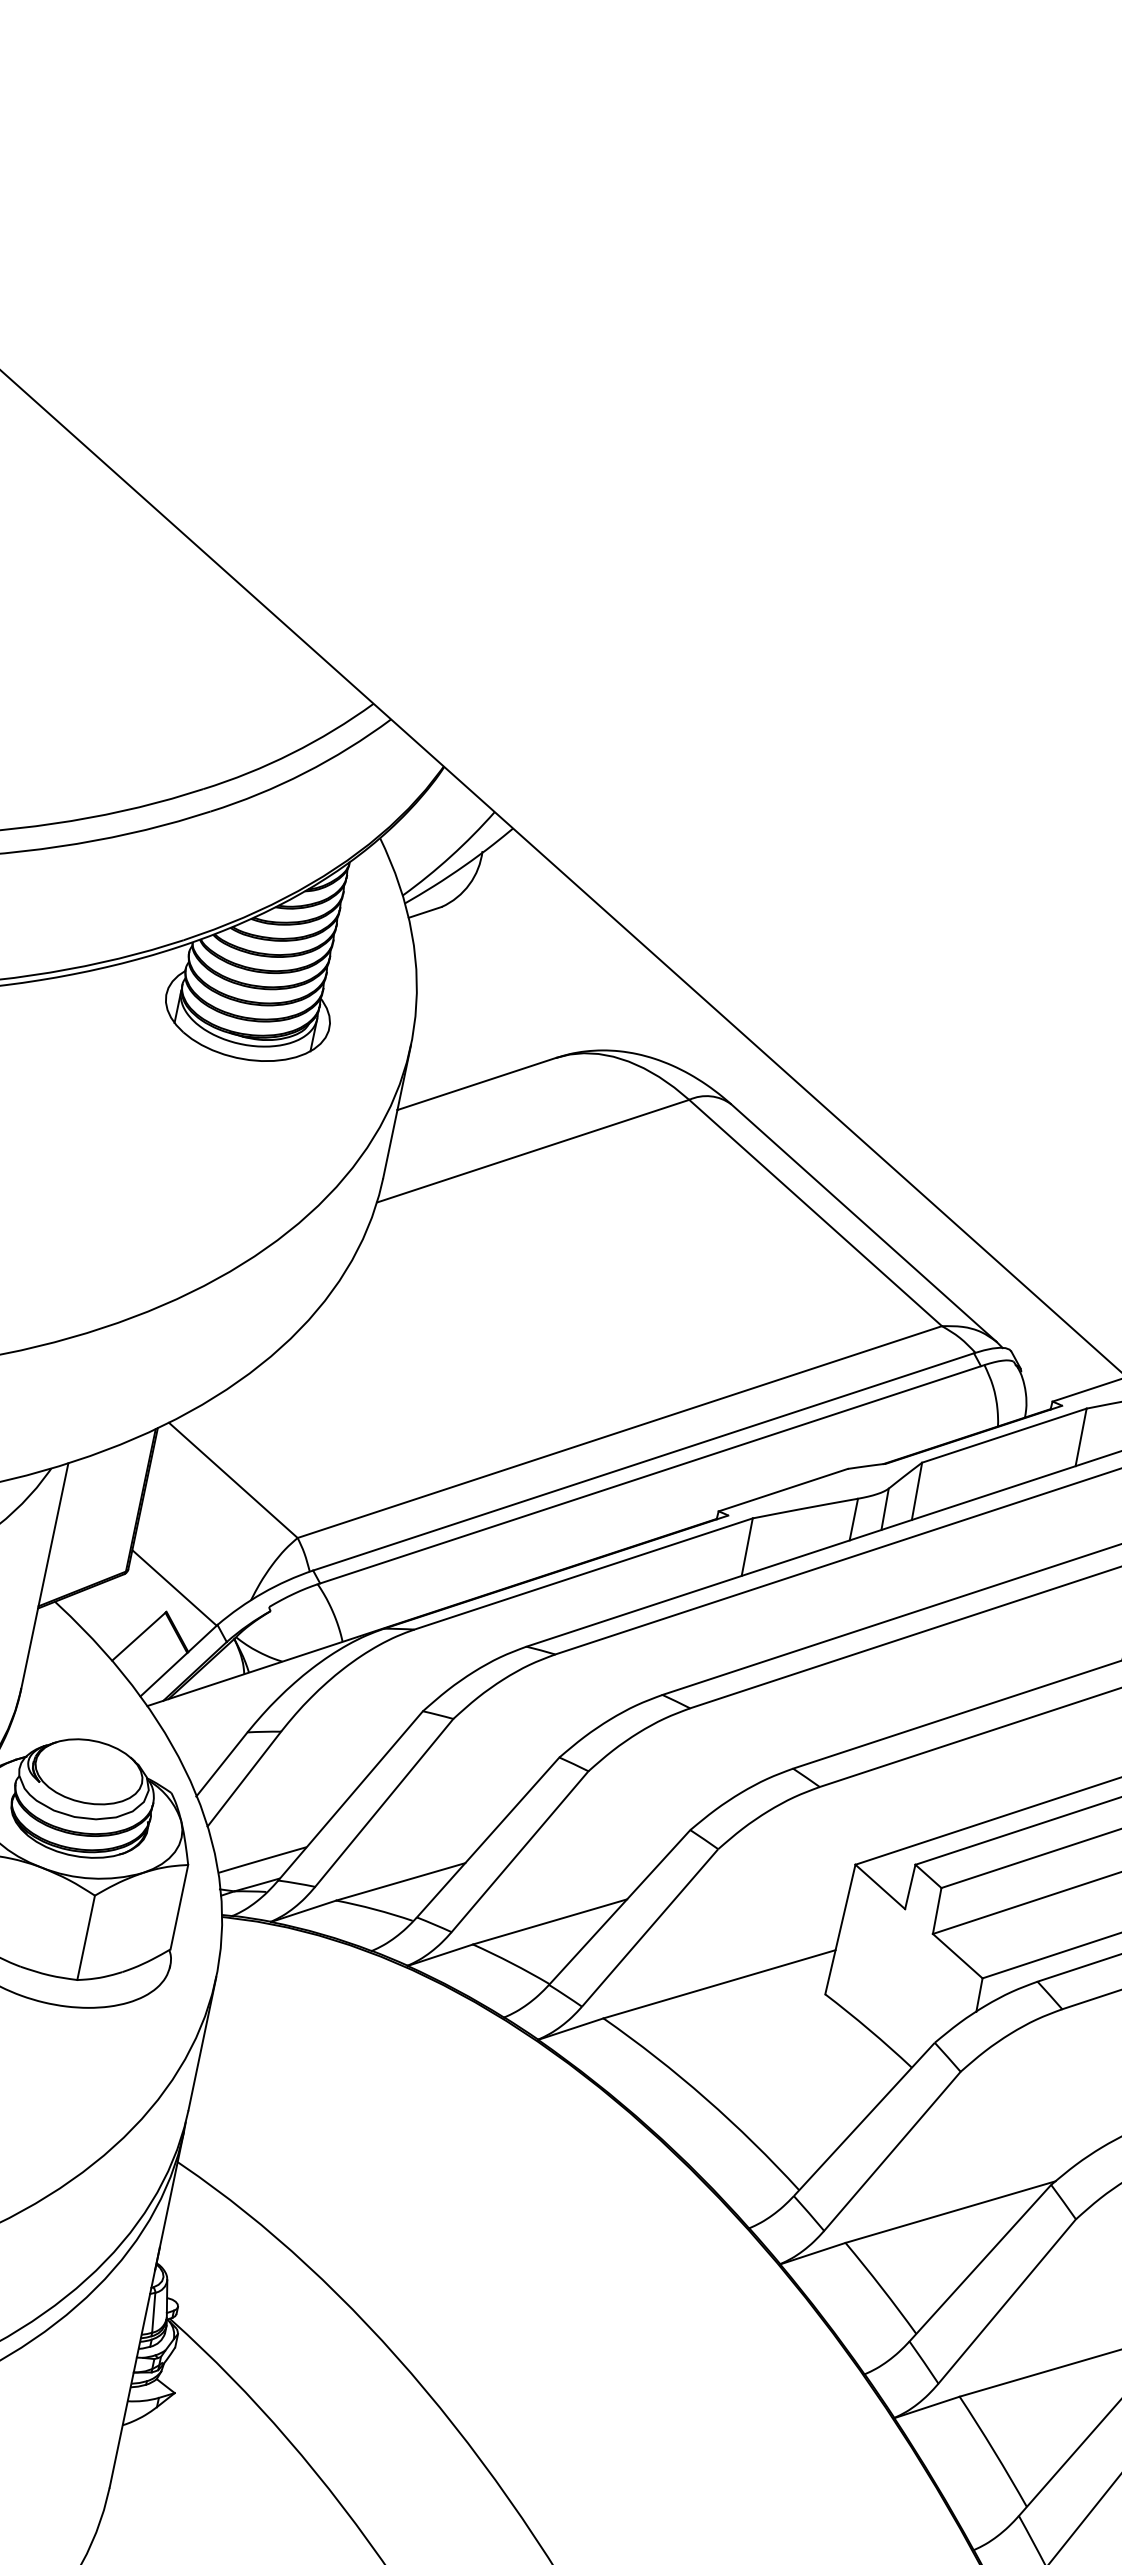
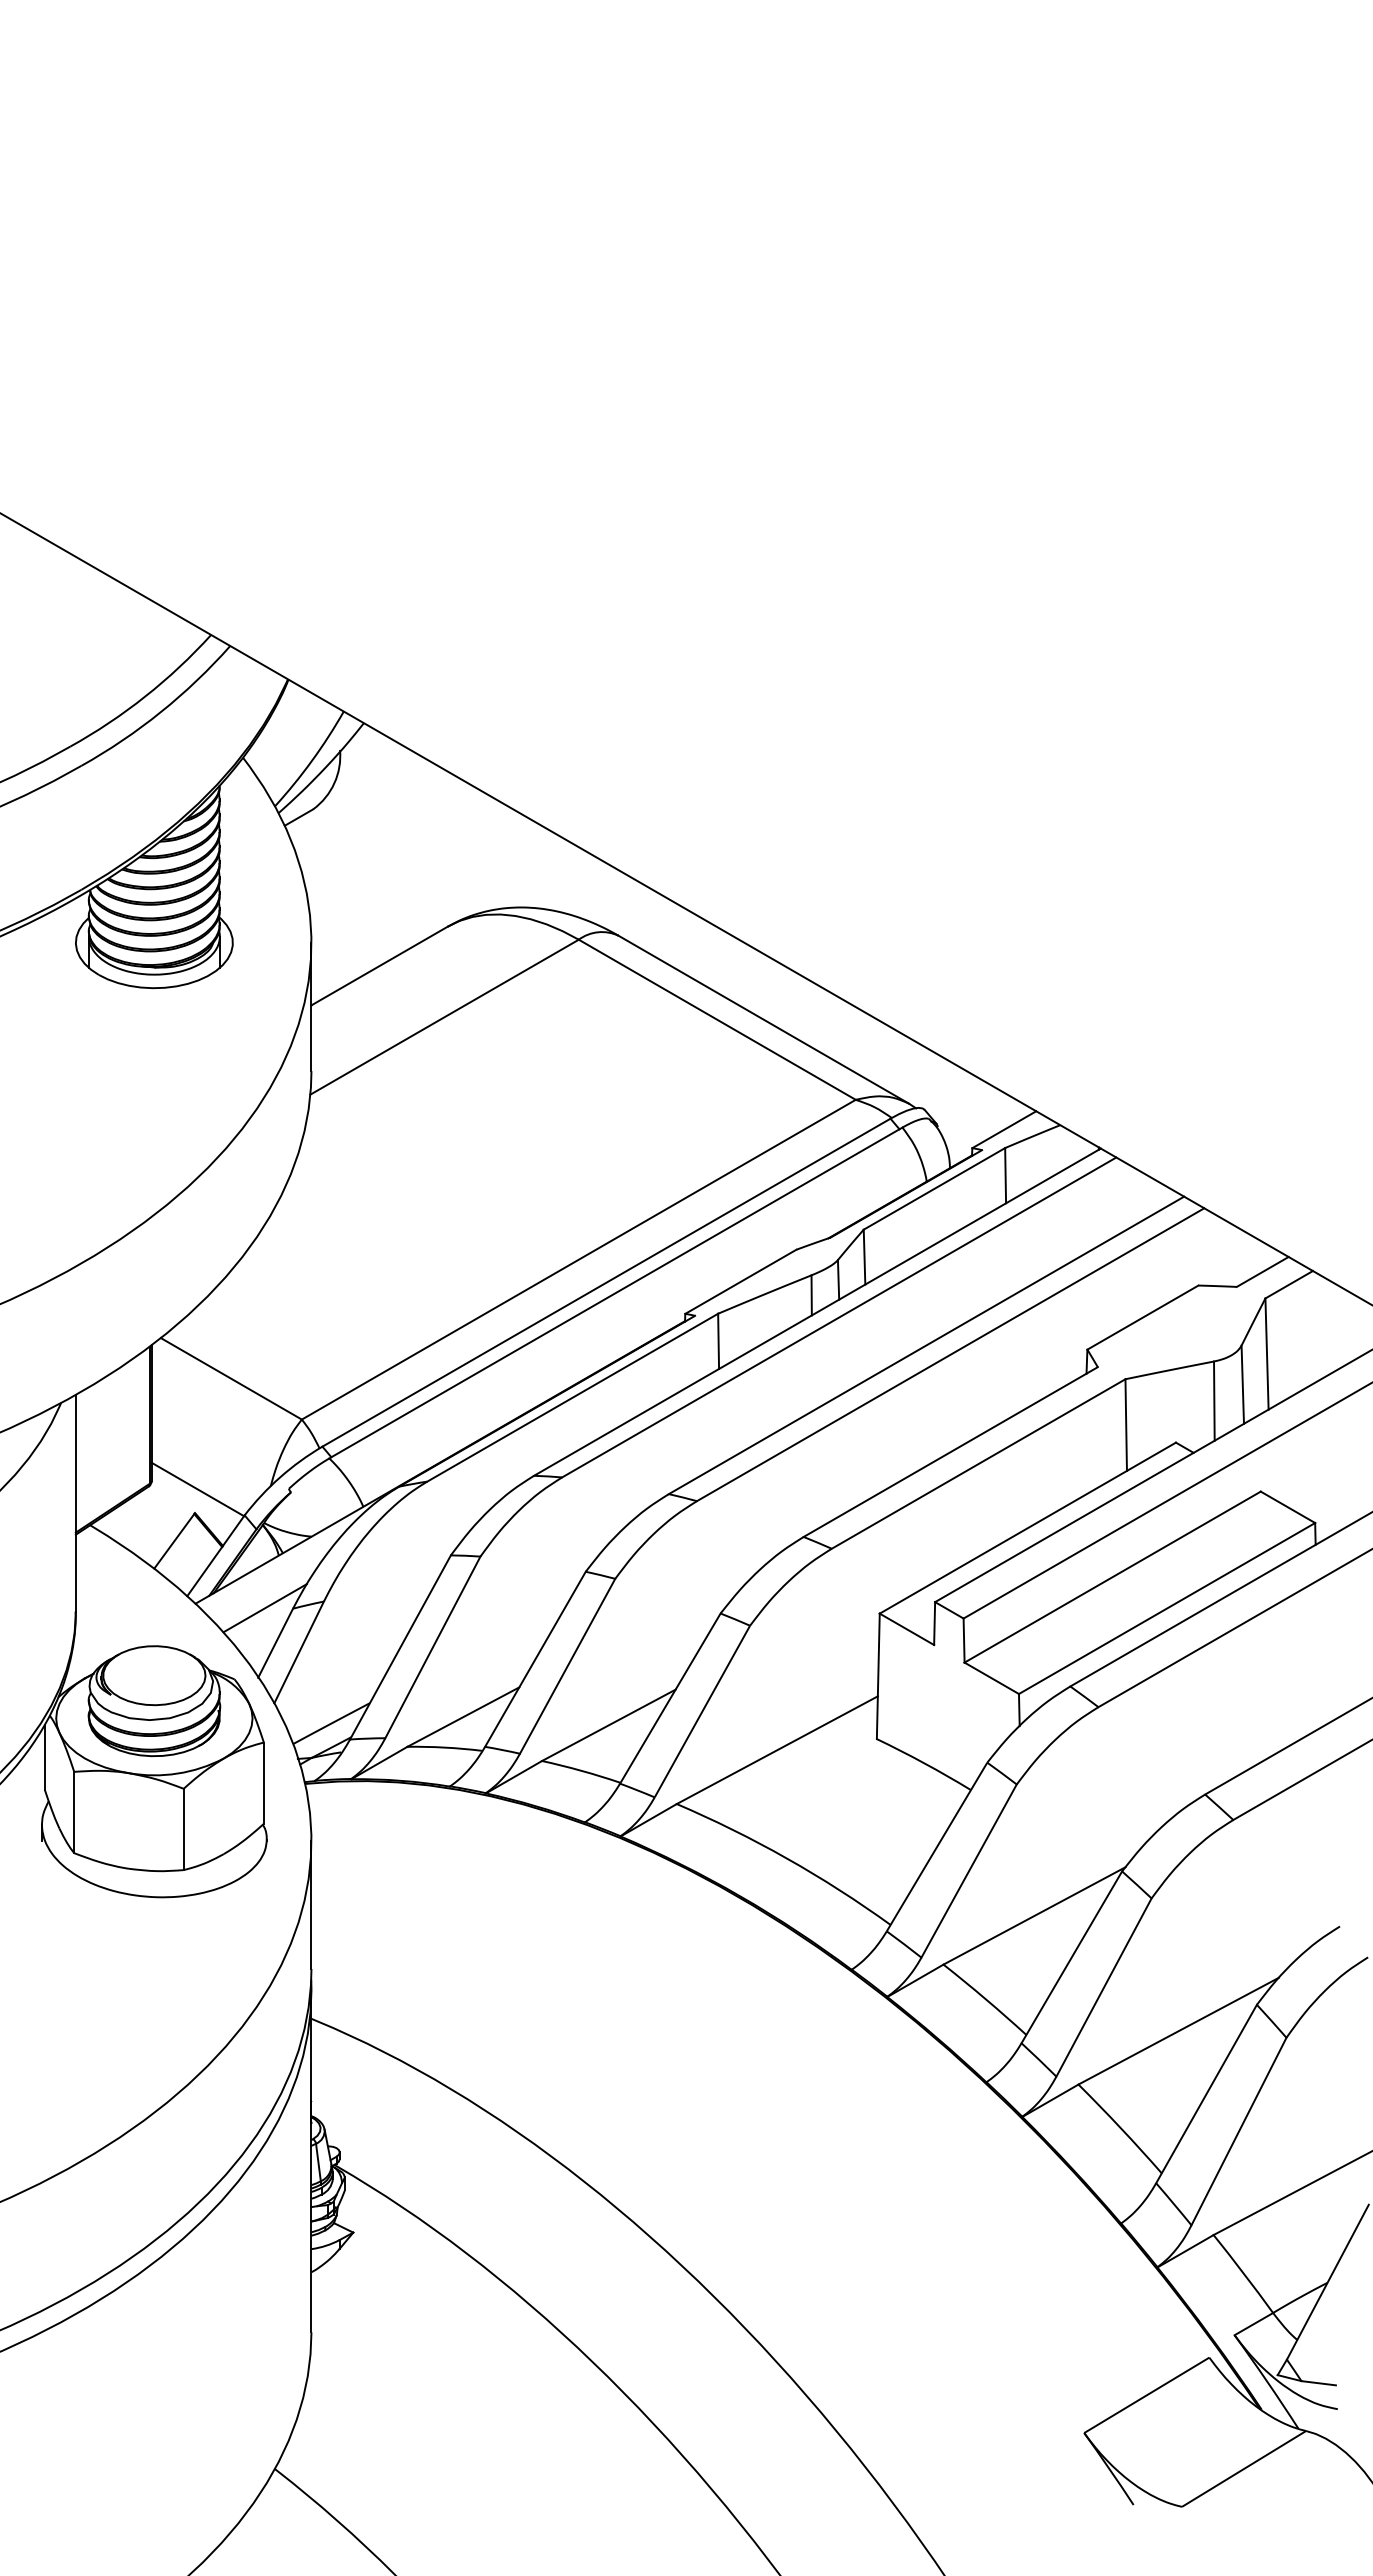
line: (217, 1725) -> (264, 1608), added

